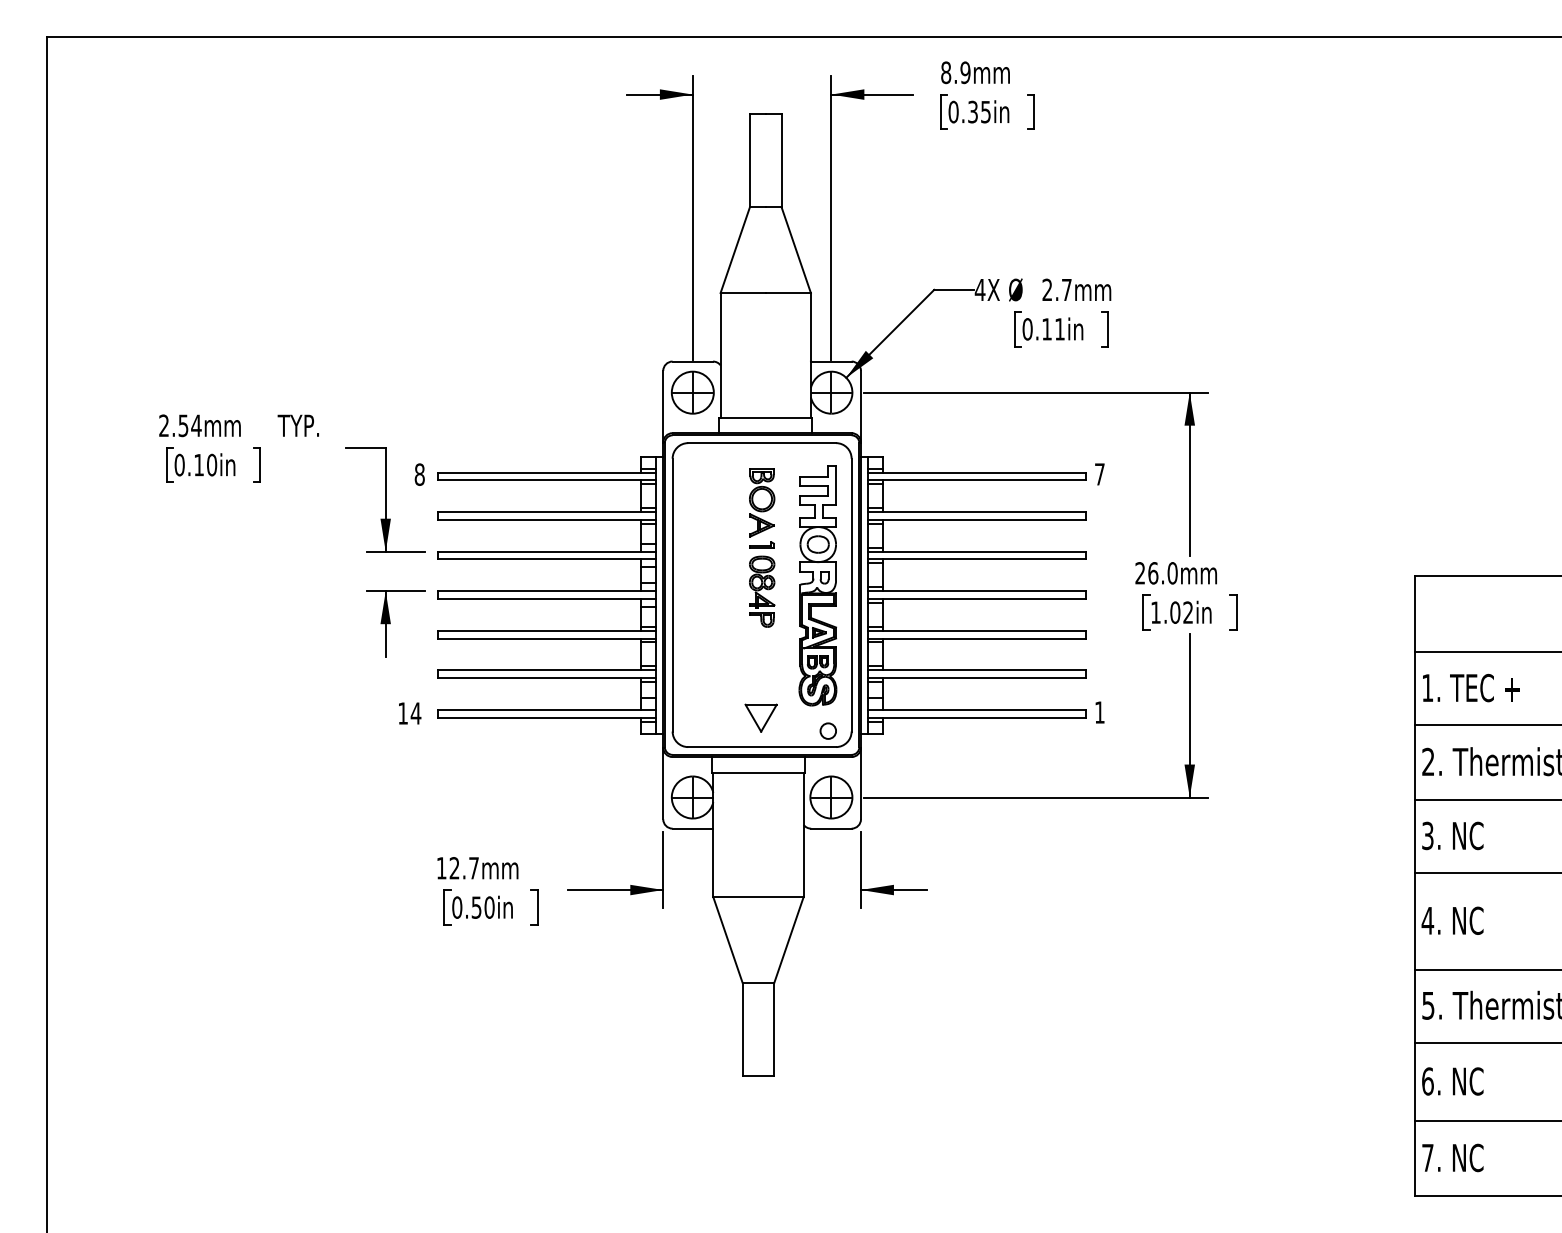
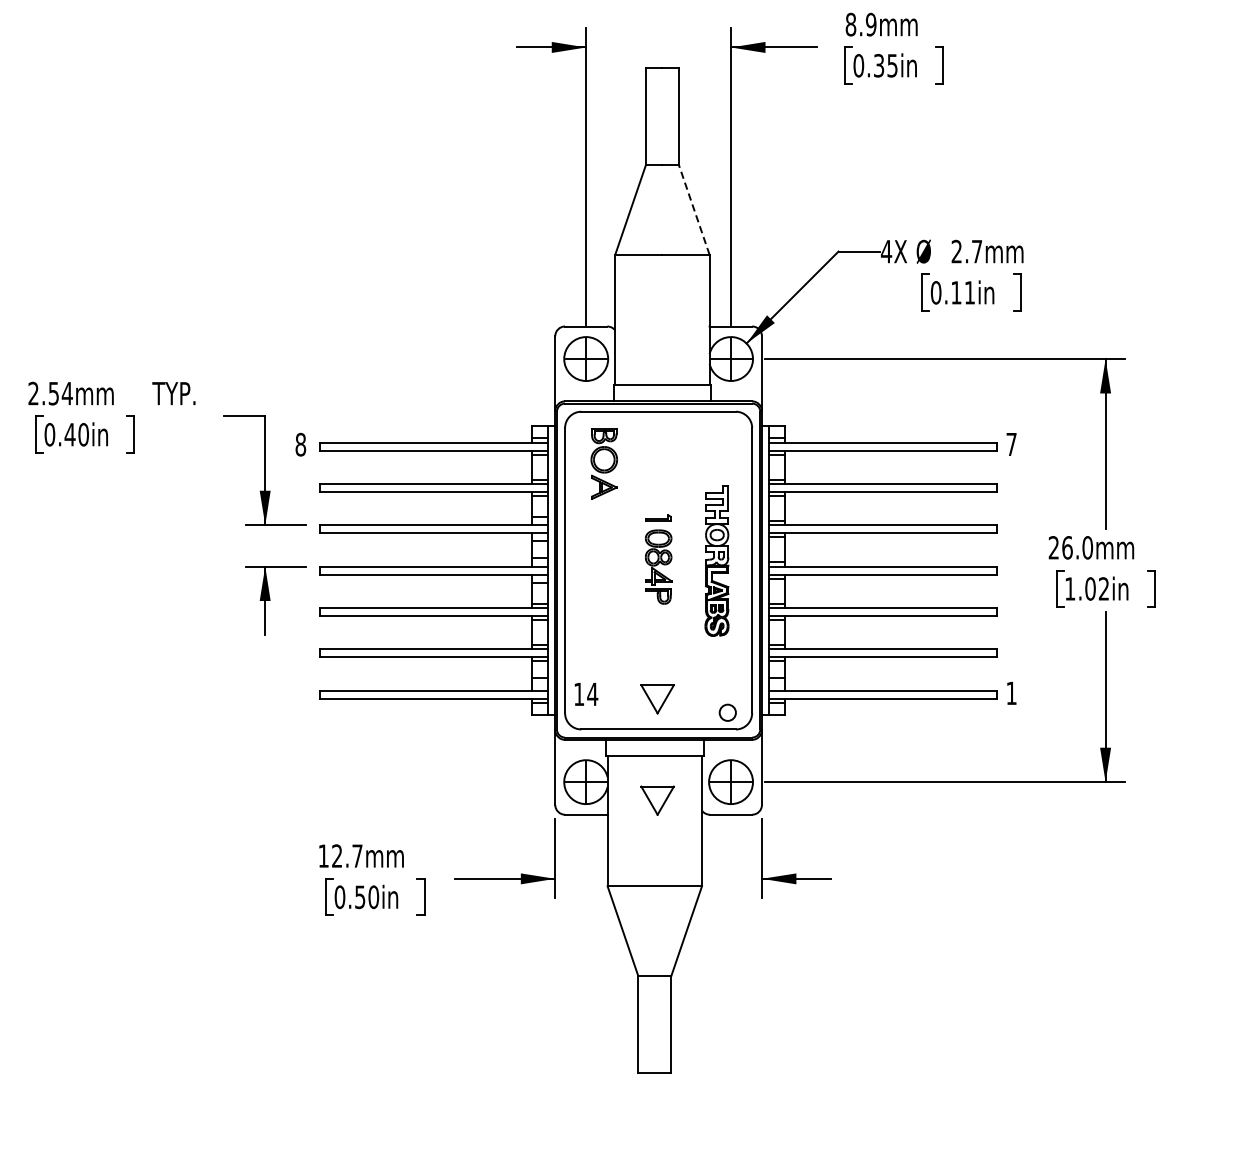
line: (796, 249) -> (694, 209), solid -> dashed
text: (198, 465) -> (69, 435), 0.10in -> 0.40in
part: (762, 502) -> (604, 463), moved
part: (817, 585) -> (716, 560), size x0.6
text: (410, 713) -> (586, 694), moved
part: (760, 814) -> (656, 799), added

